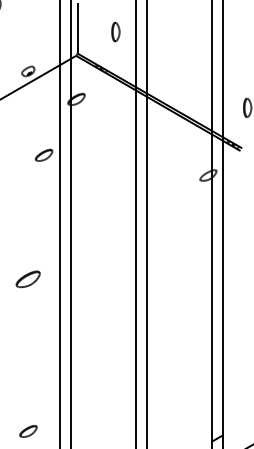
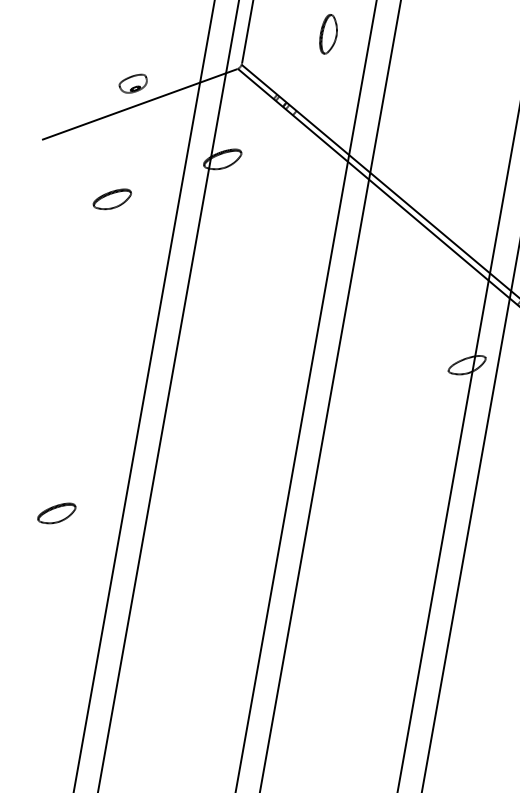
part: (44, 154) -> (113, 197), moved
part: (28, 279) -> (57, 513), size x0.71

